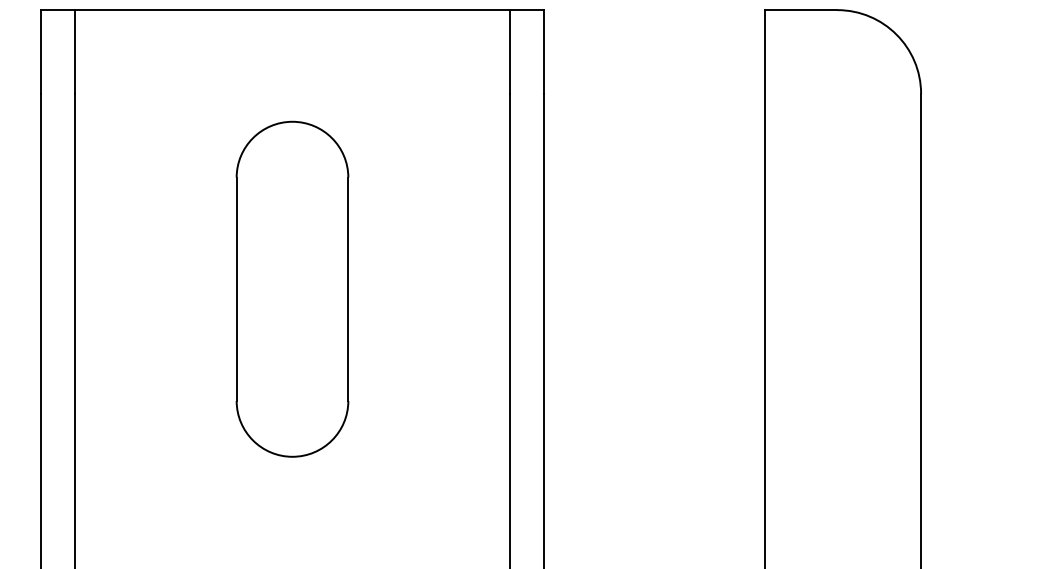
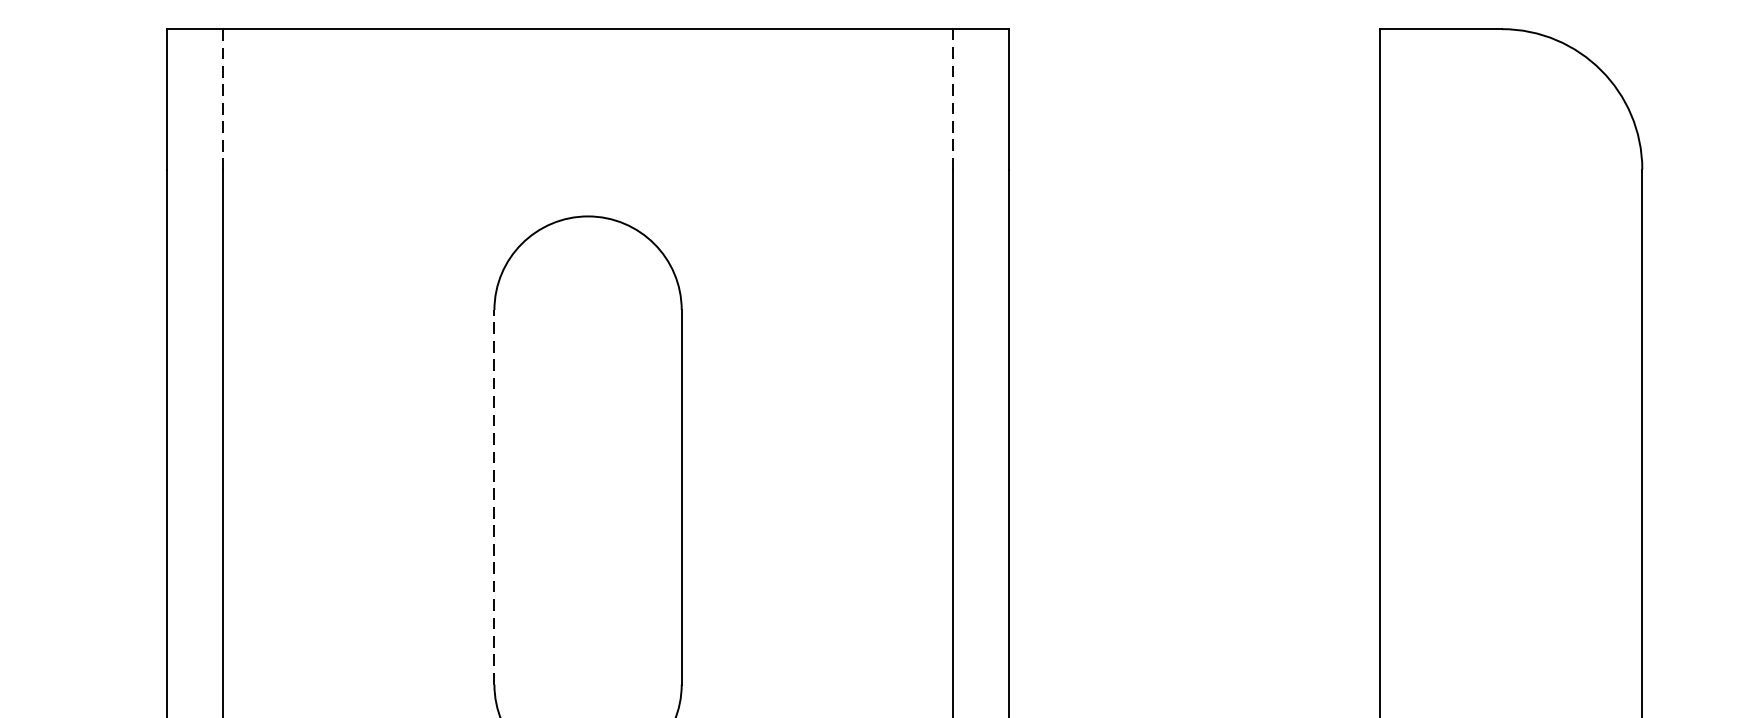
line: (74, 52) -> (222, 100), solid -> dashed
line: (510, 52) -> (953, 100), solid -> dashed
line: (236, 289) -> (494, 497), solid -> dashed

